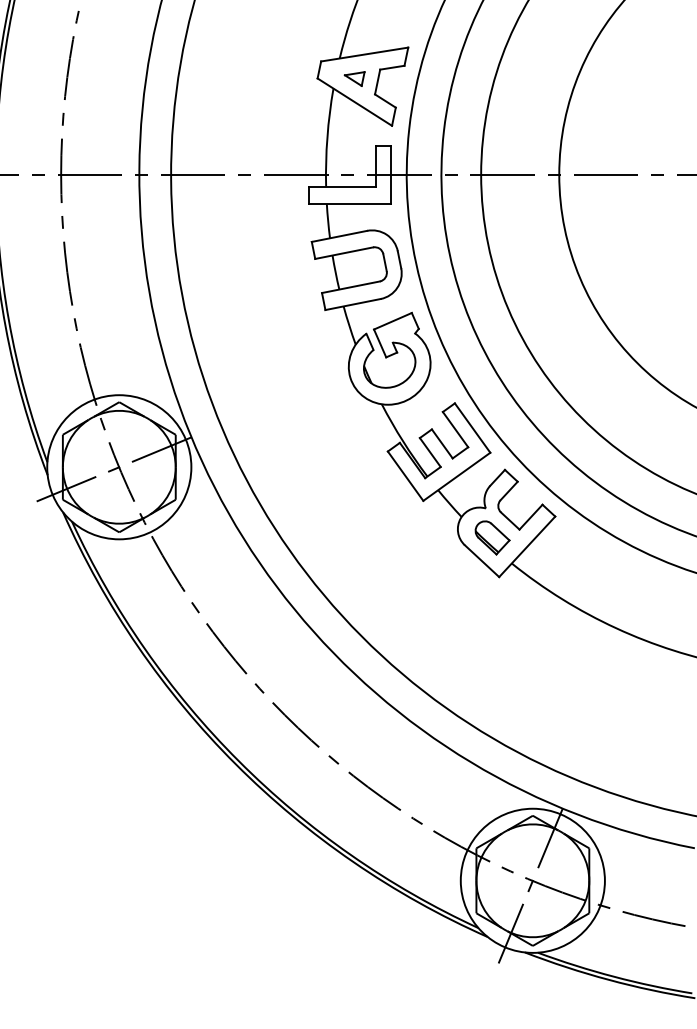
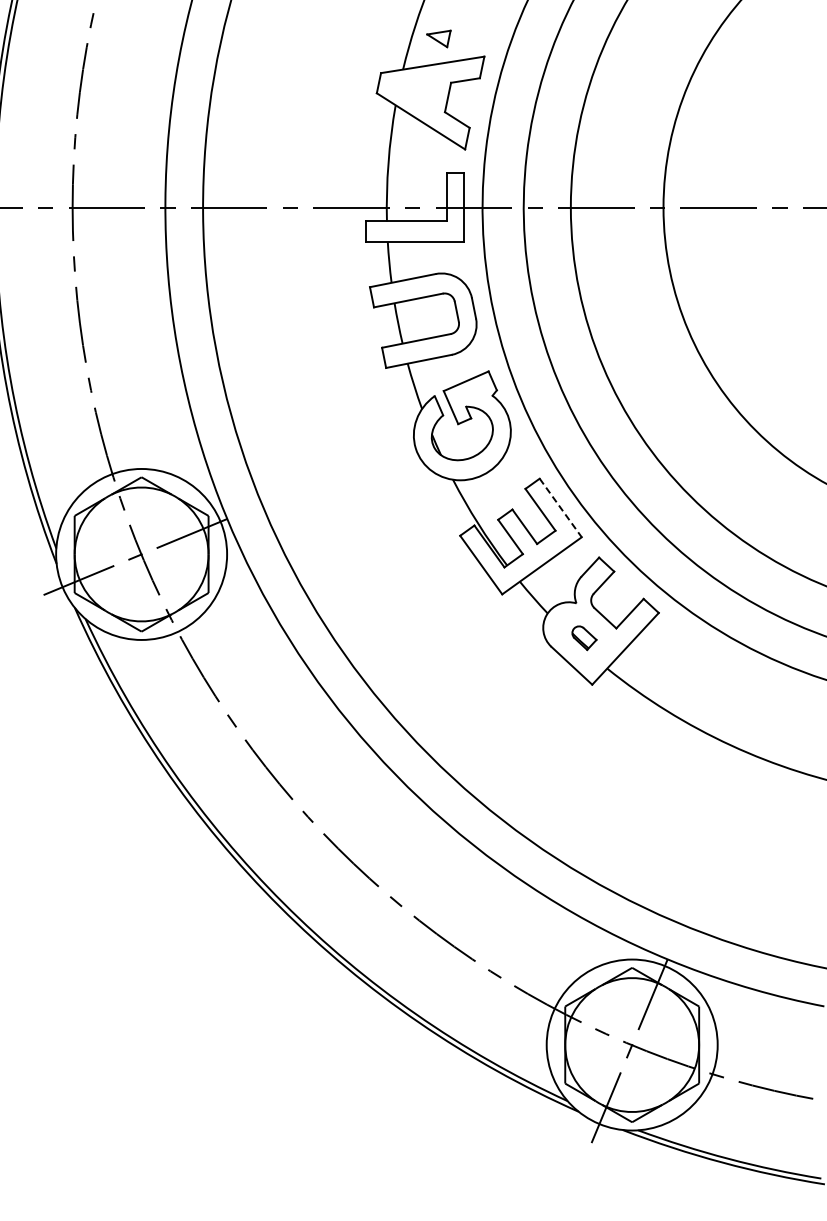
part: (354, 78) -> (438, 38), moved
line: (473, 428) -> (561, 508), solid -> dashed
part: (492, 537) -> (584, 637), size x0.6

